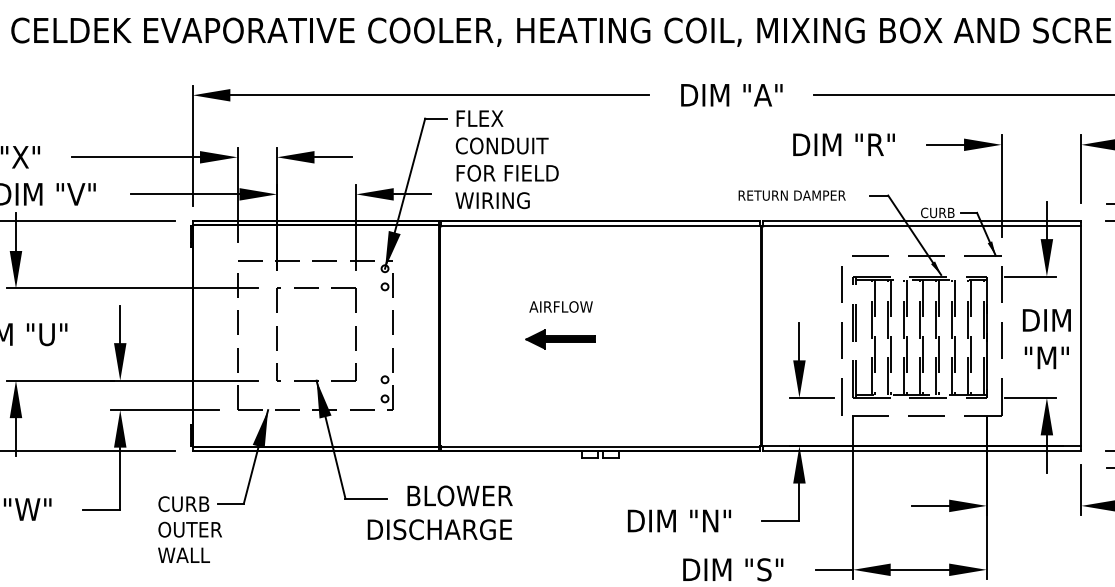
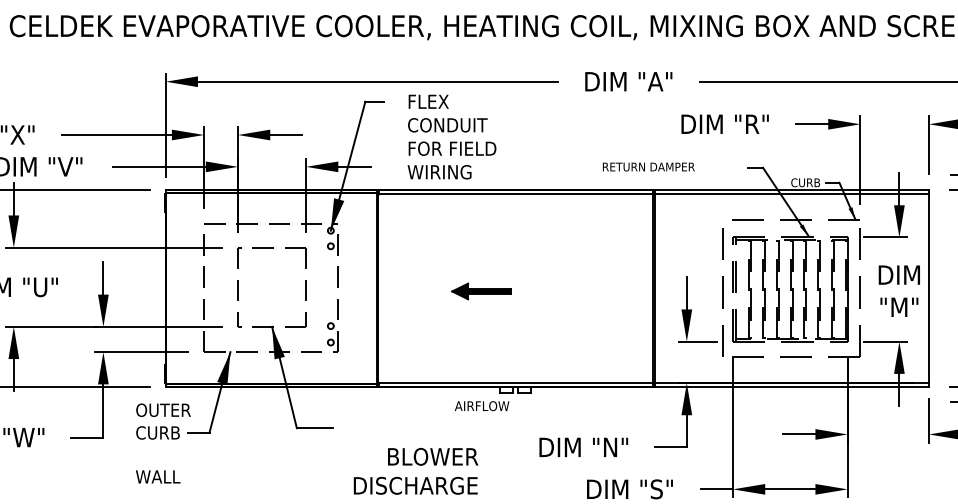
text: (506, 159) -> (451, 136), moved
text: (791, 195) -> (648, 166), moved
text: (560, 306) -> (481, 405), moved
text: (439, 512) -> (415, 471), moved
text: (189, 529) -> (162, 410), moved

